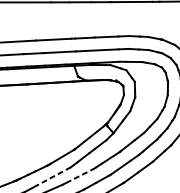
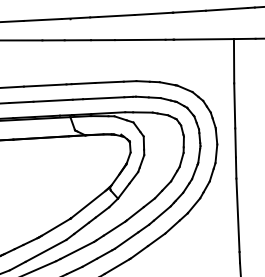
line: (80, 175) -> (77, 250), dashed -> solid
line: (53, 176) -> (45, 251), dashed -> solid

